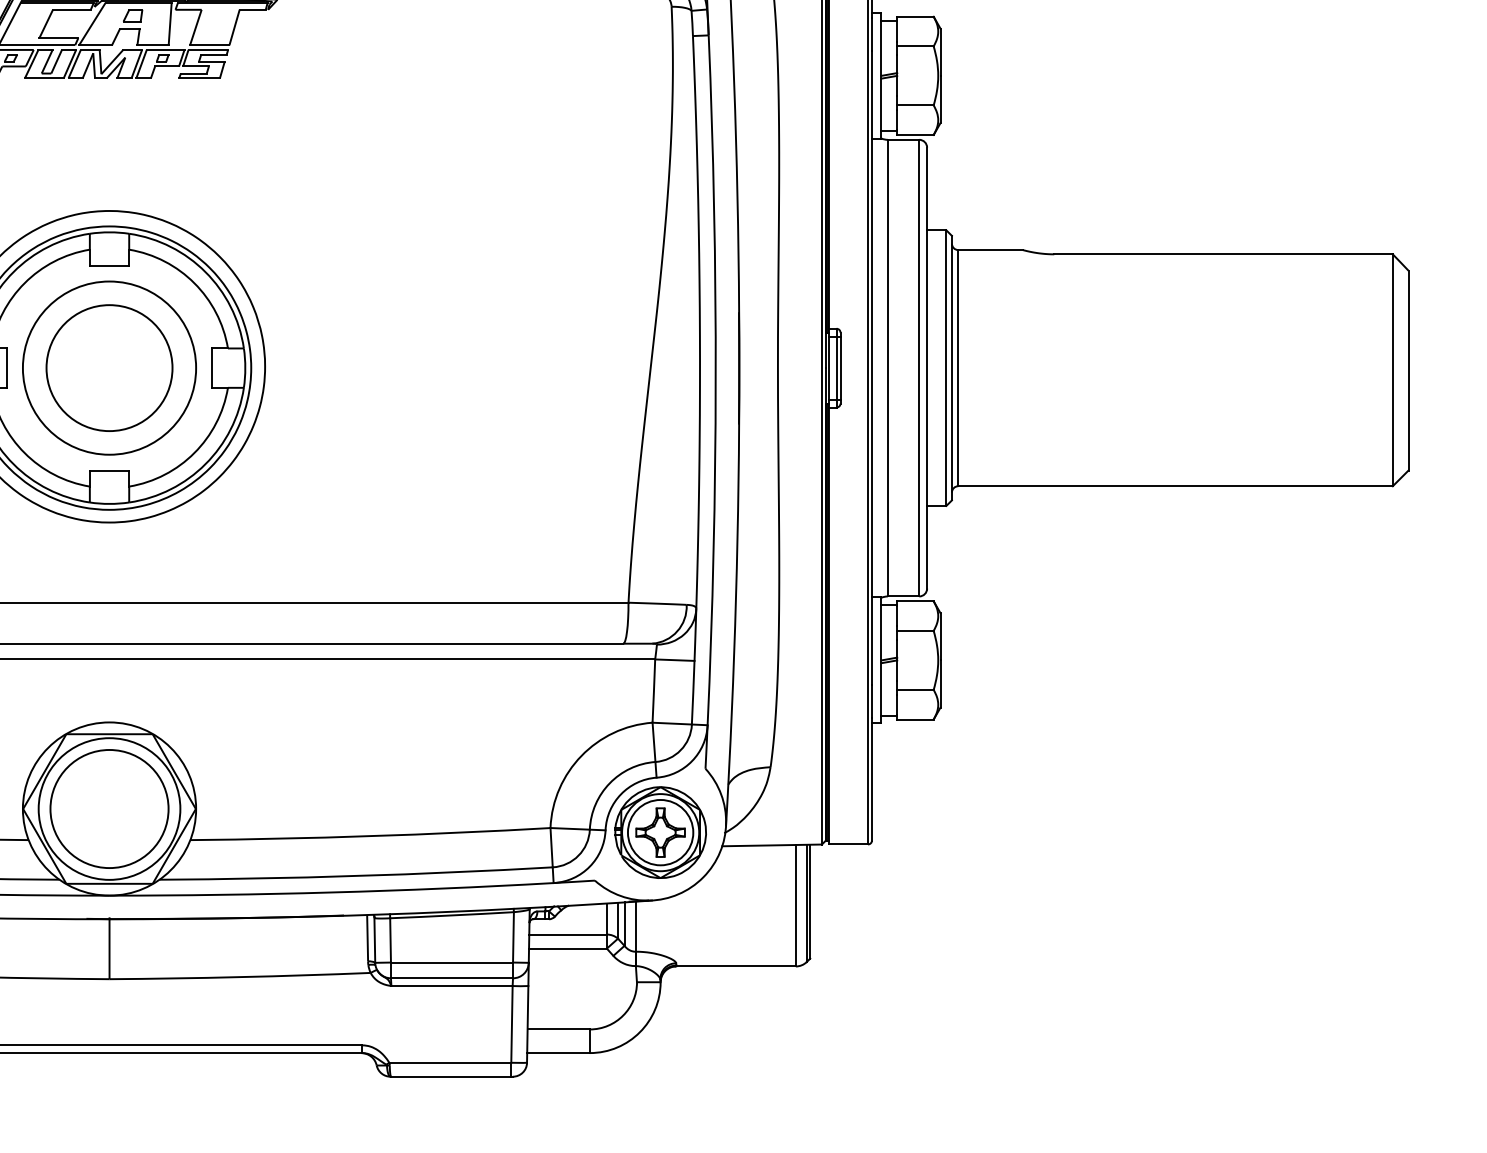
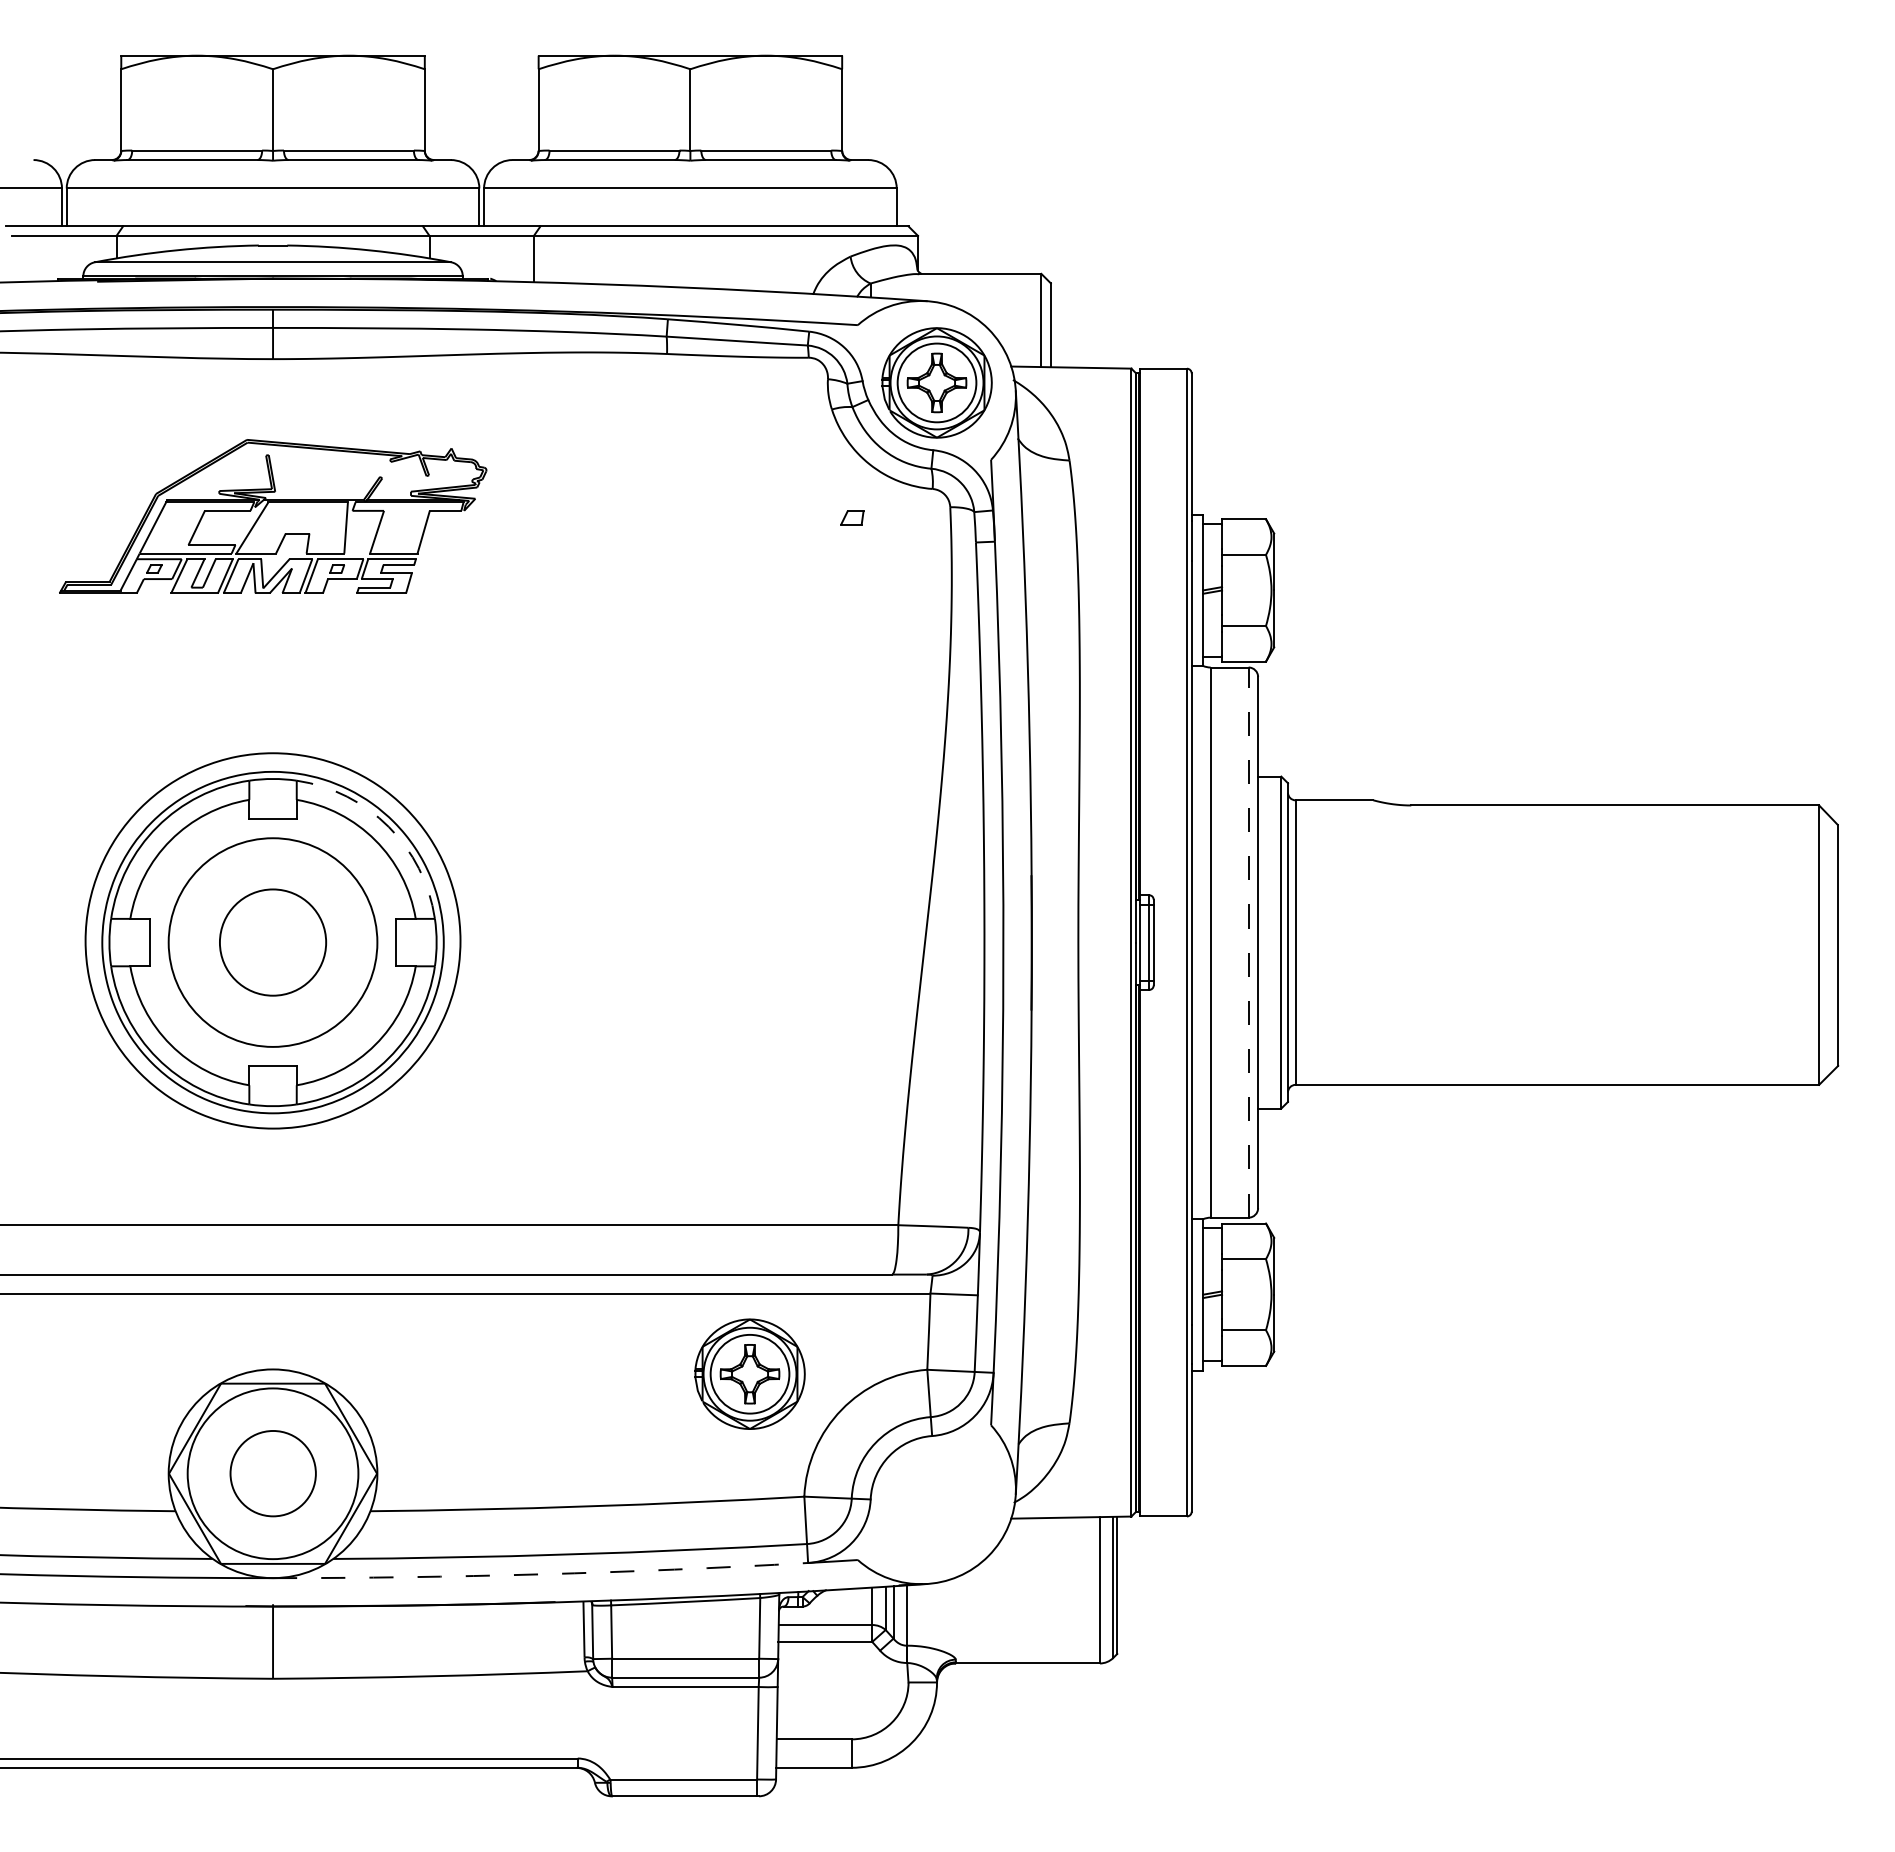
part: (133, 15) -> (852, 517), moved
arc: (205, 271) -> (388, 826), solid -> dashed
circle: (109, 368) -> (272, 942), size x0.7
line: (919, 368) -> (1248, 942), solid -> dashed
circle: (109, 808) -> (273, 1473), size x0.6
part: (660, 832) -> (749, 1373), moved
arc: (331, 892) -> (540, 1574), solid -> dashed

